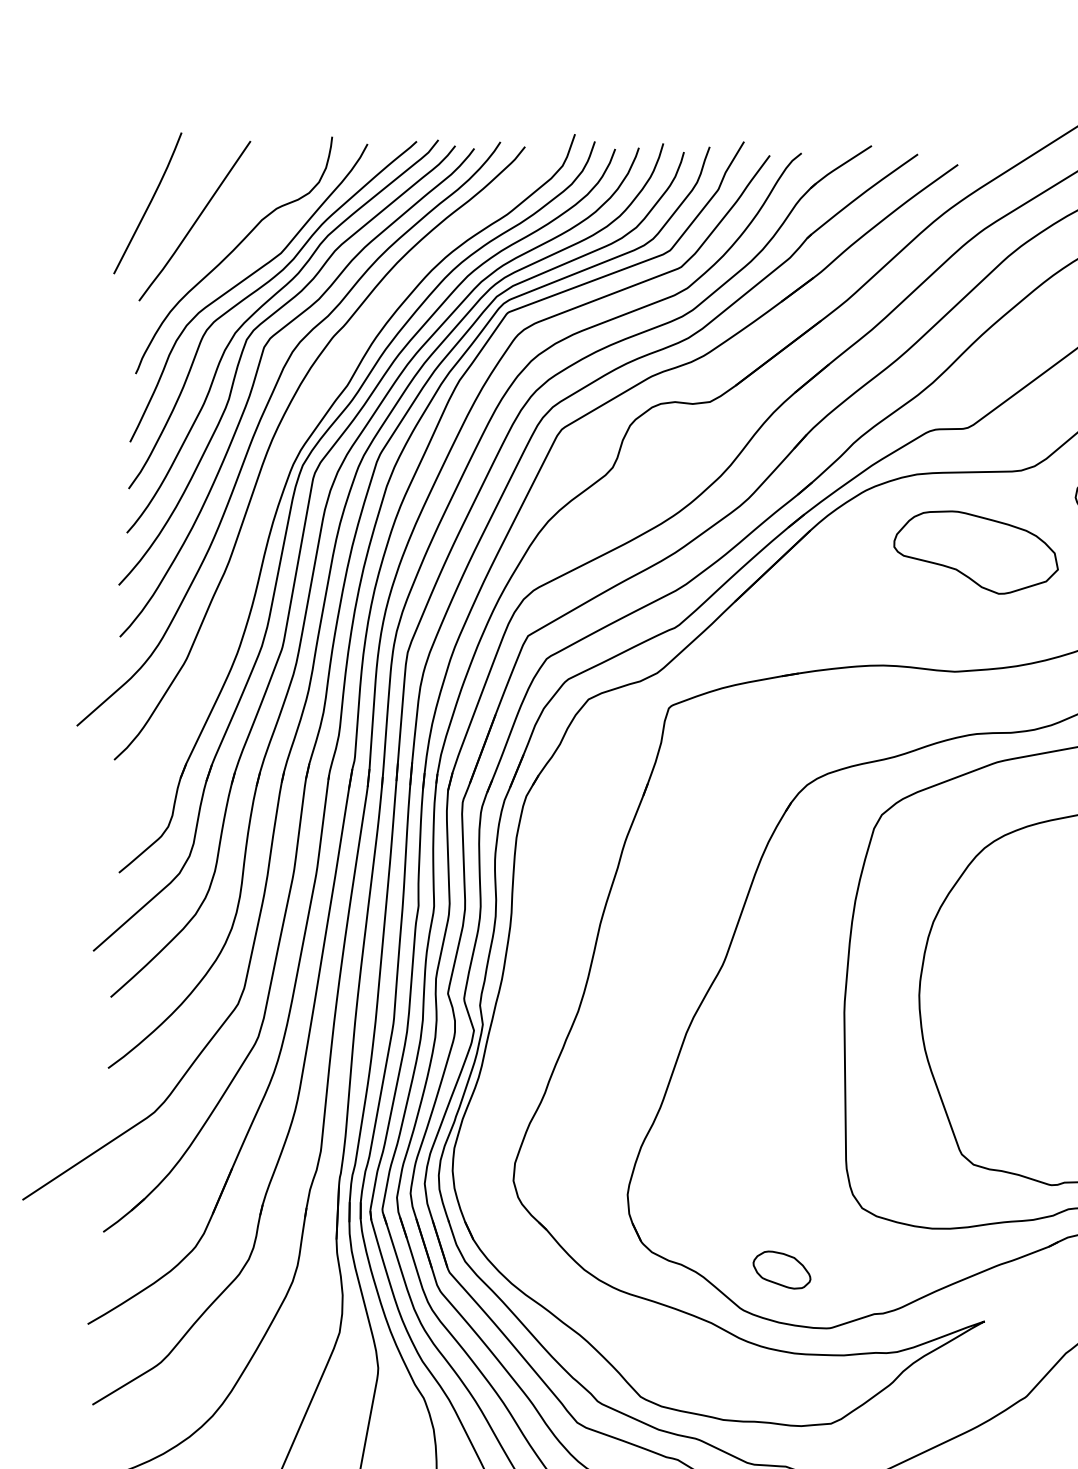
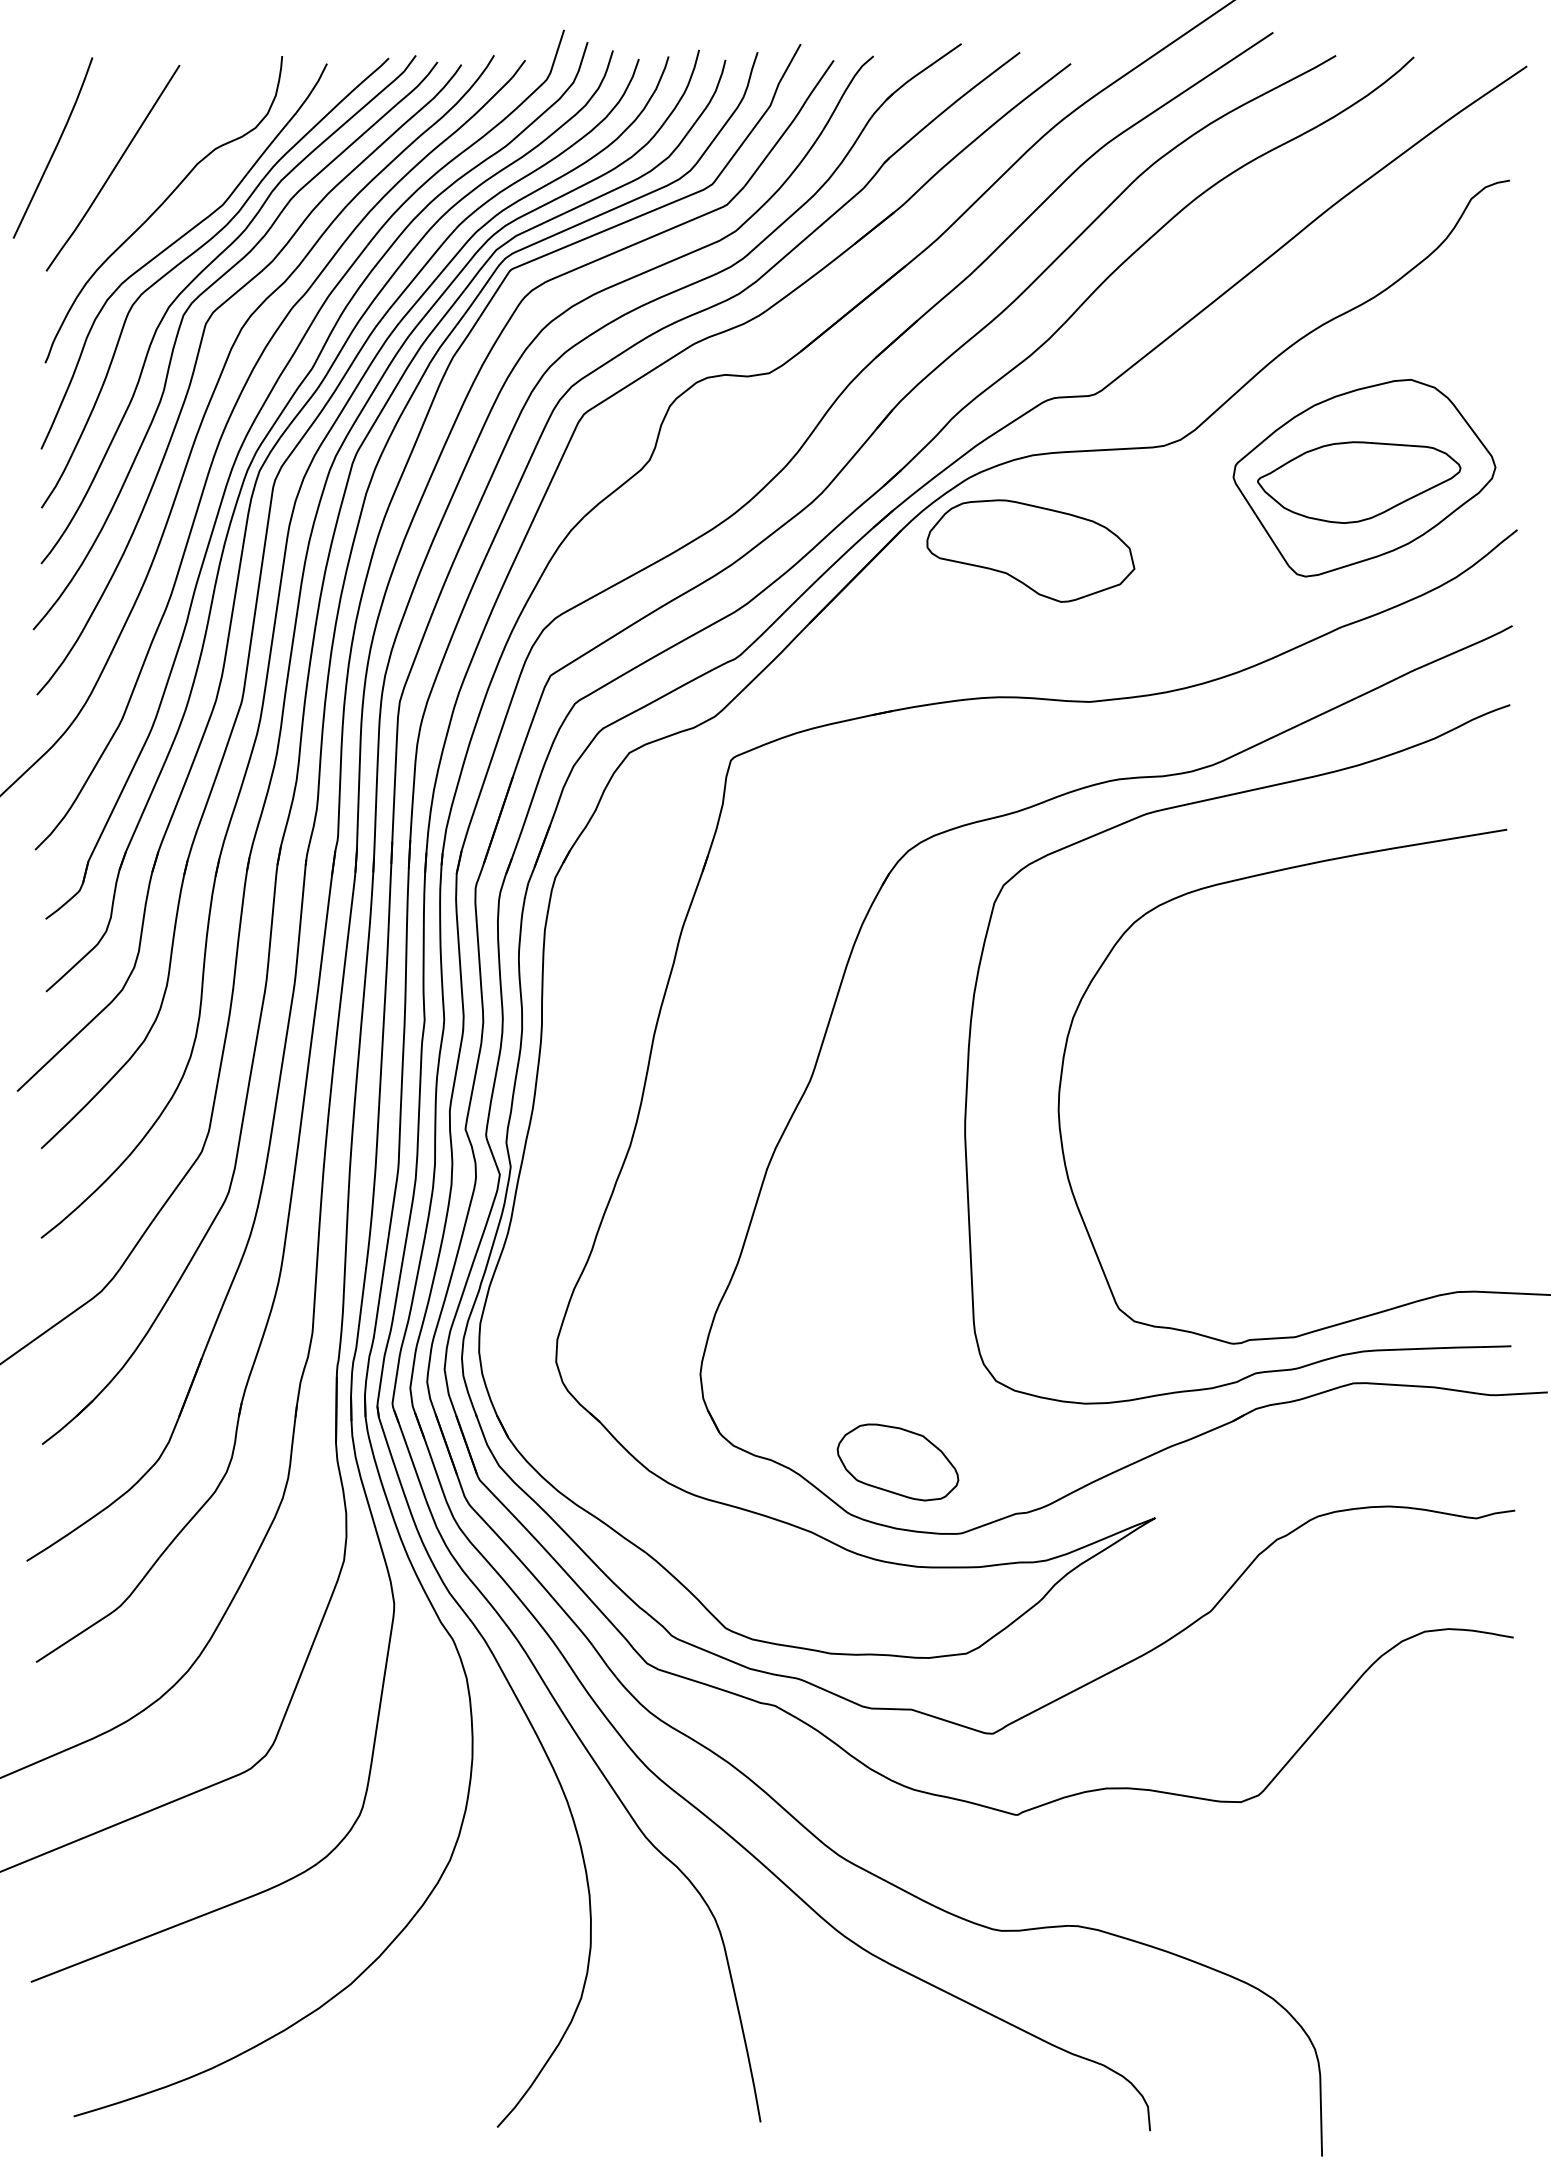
part: (290, 443) -> (243, 444), added
part: (975, 552) -> (1030, 550), moved
part: (781, 1270) -> (897, 1462), size x1.67

